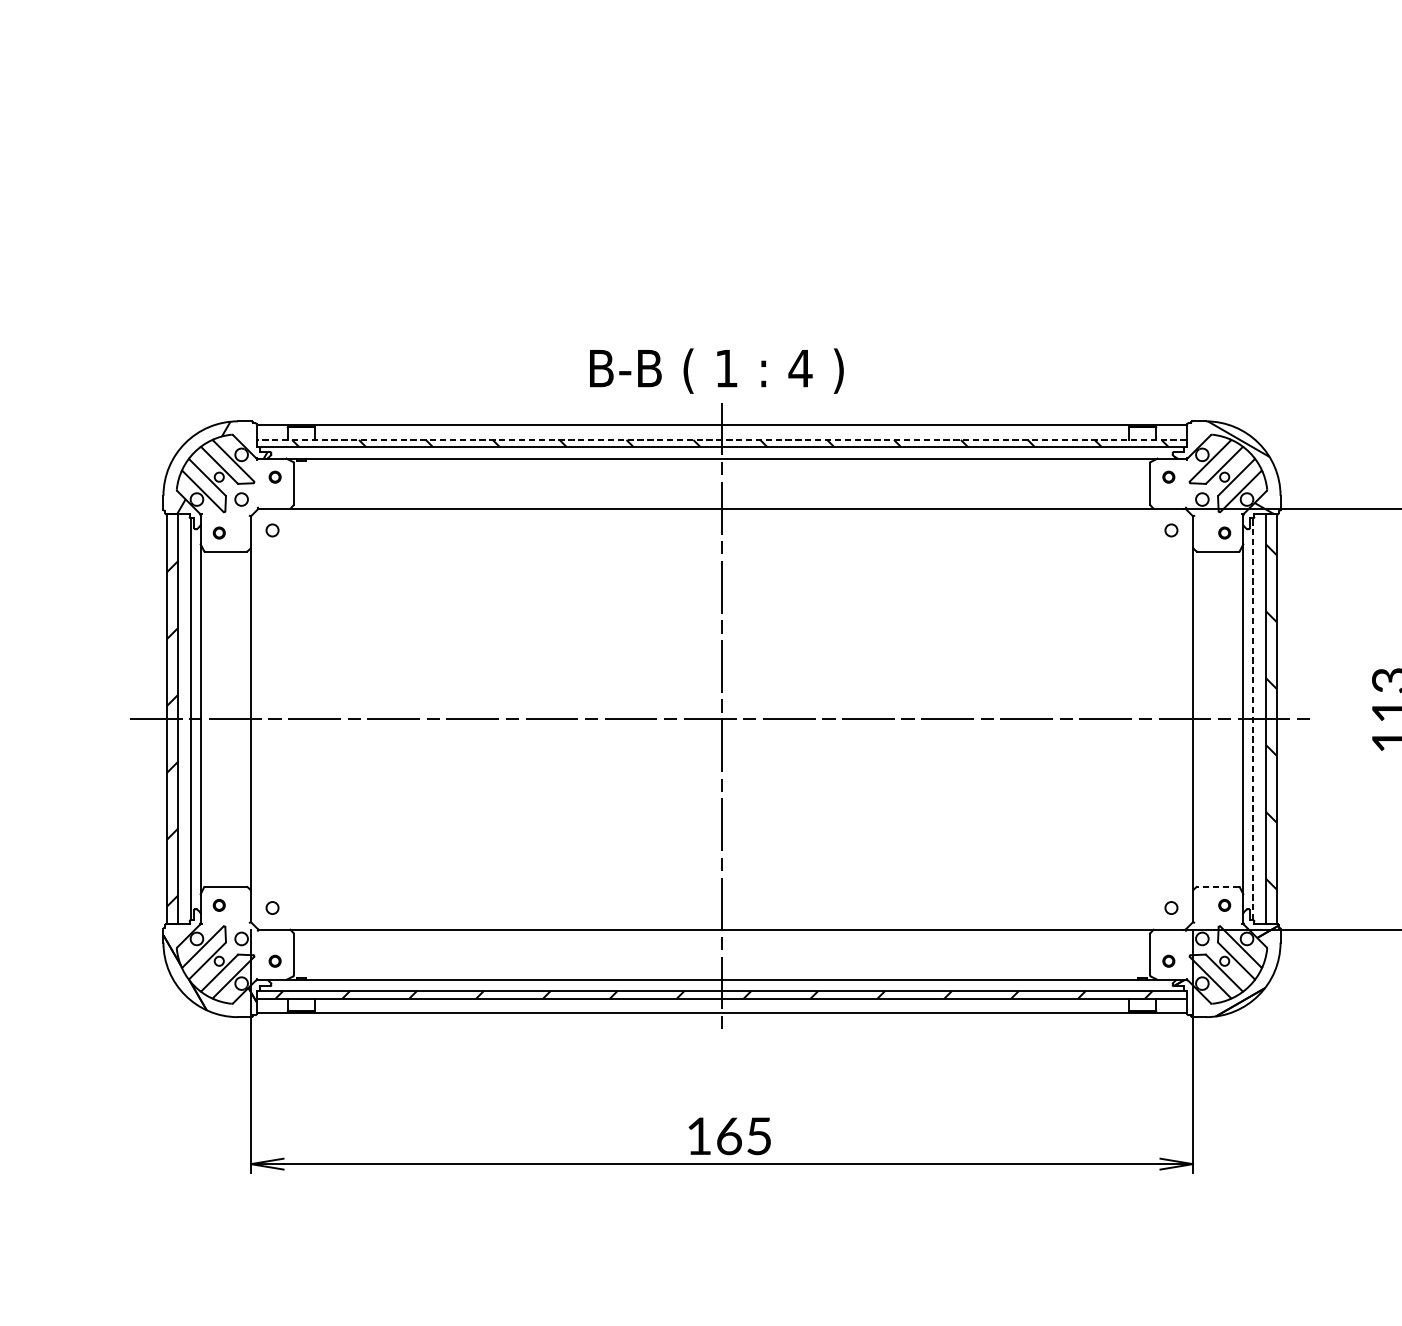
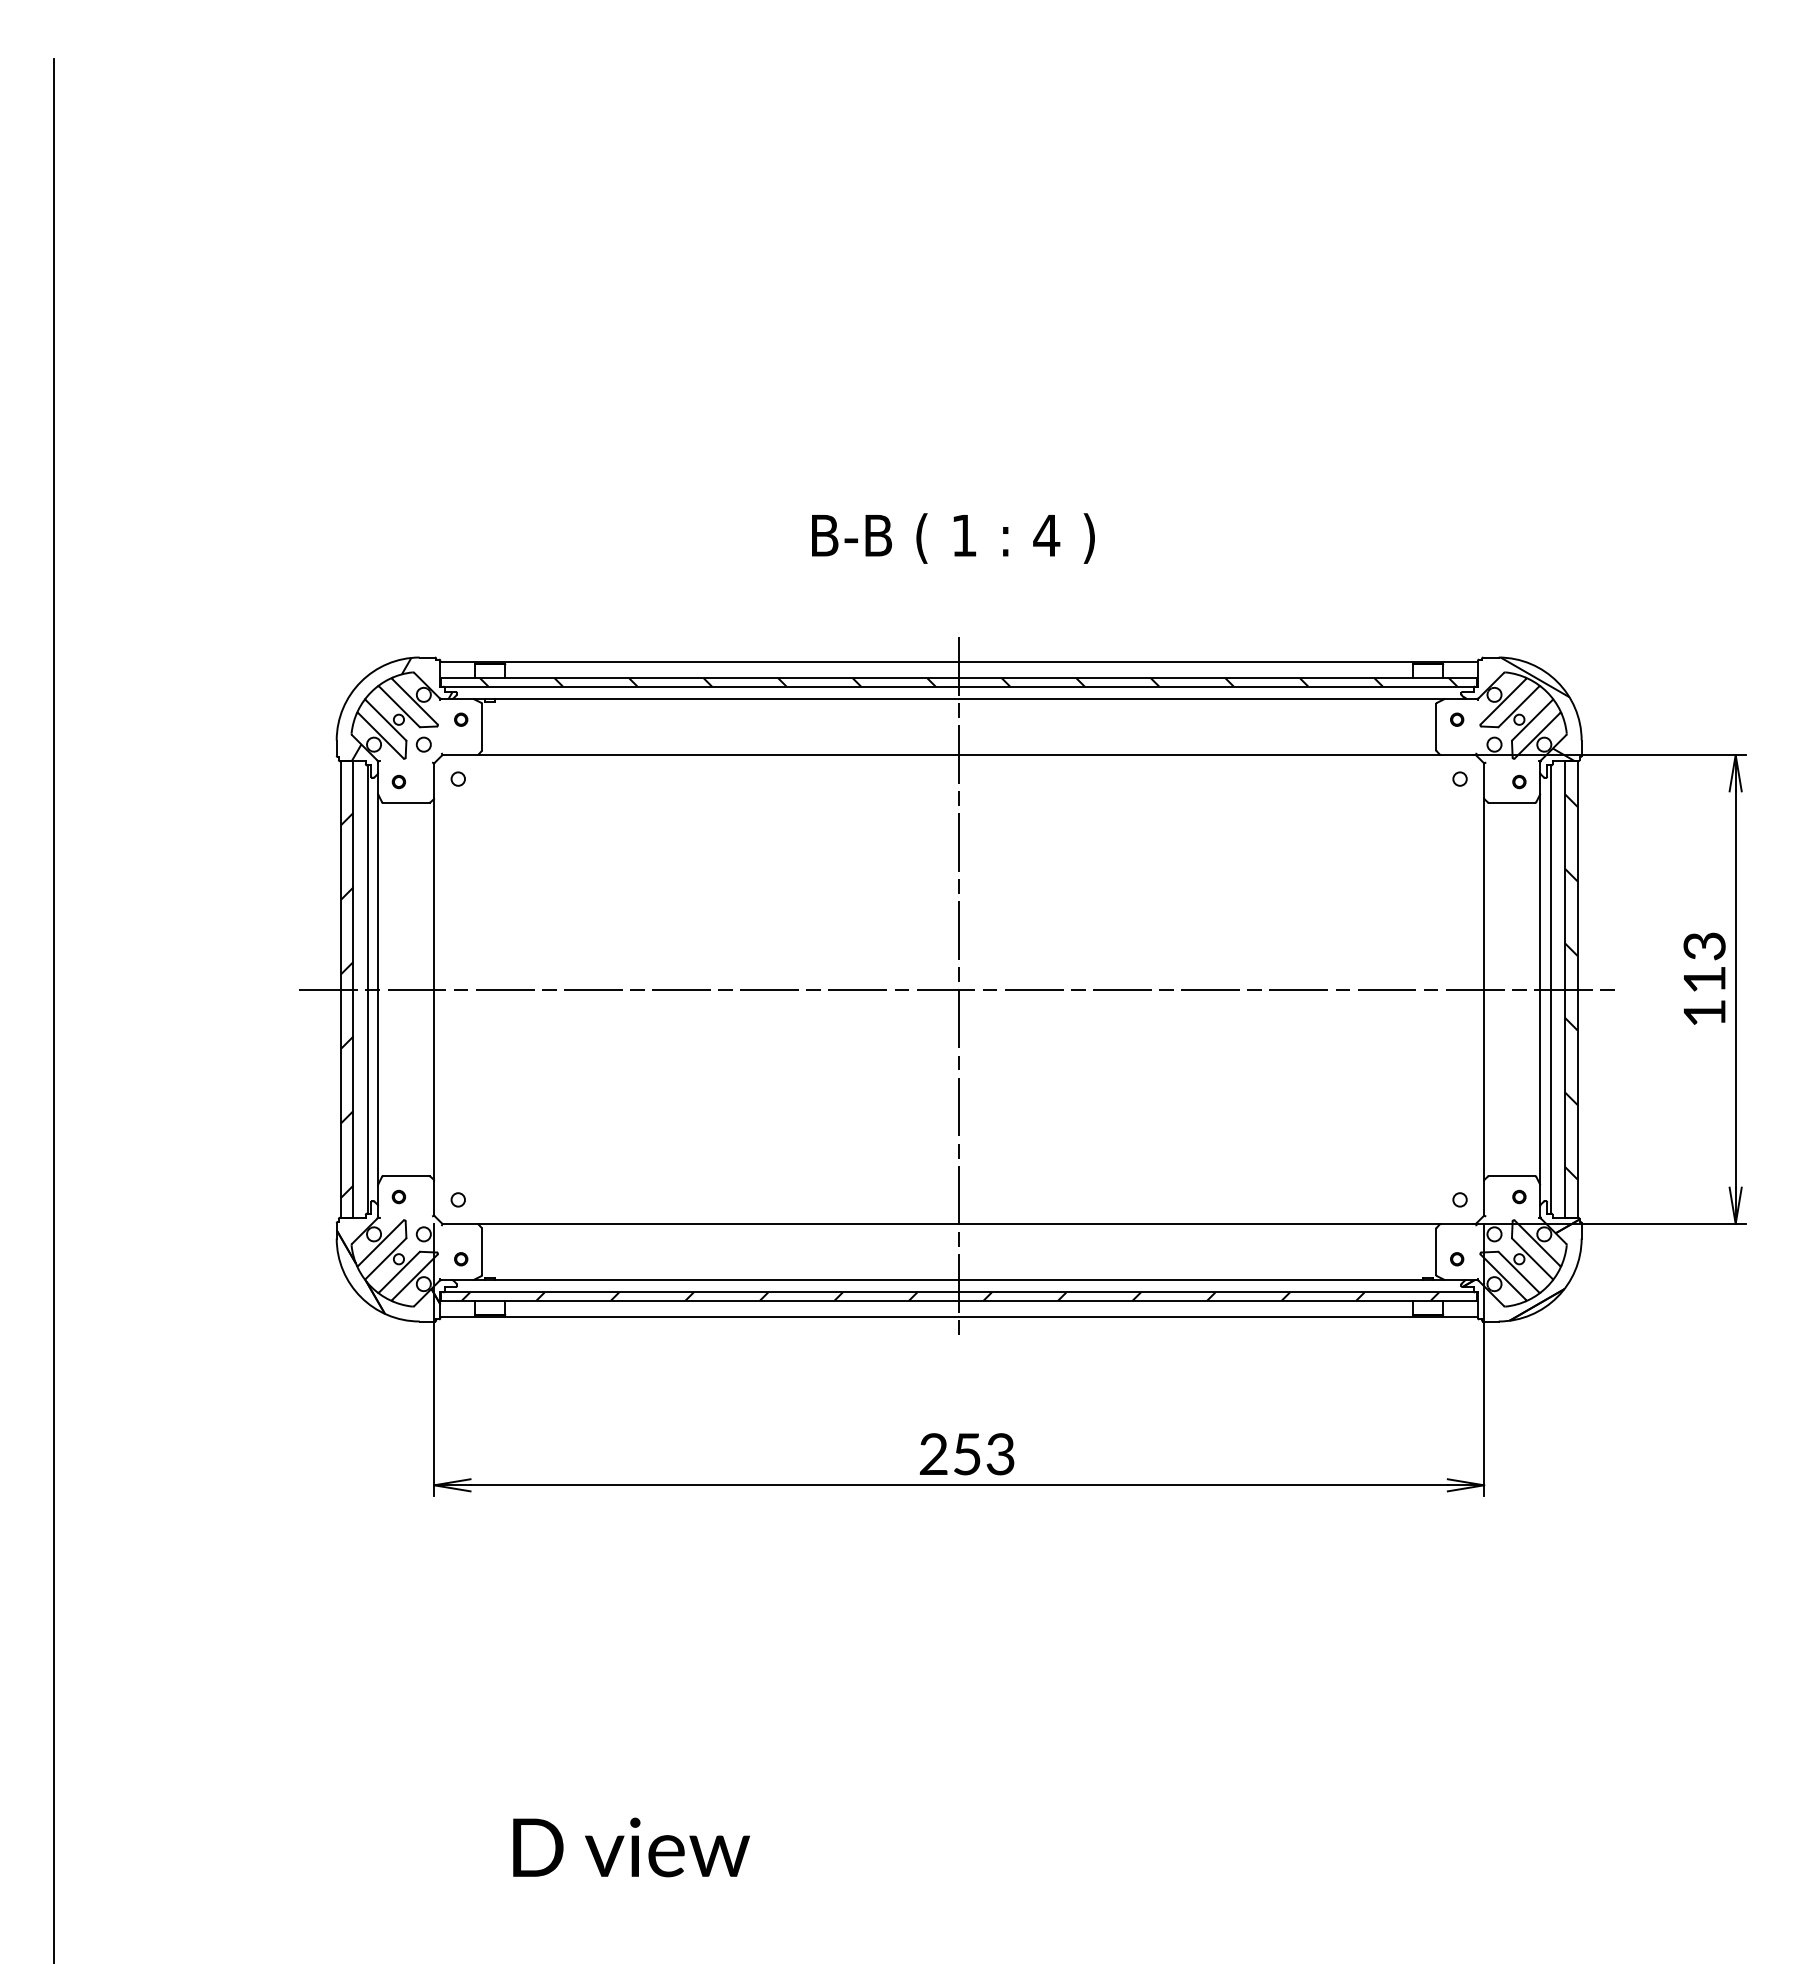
text: (716, 371) -> (953, 538), moved
line: (722, 440) -> (959, 678), dashed -> solid
line: (1252, 719) -> (1550, 989), dashed -> solid
line: (1217, 887) -> (1511, 1176), dashed -> solid
text: (728, 1136) -> (966, 1454), 165 -> 253

